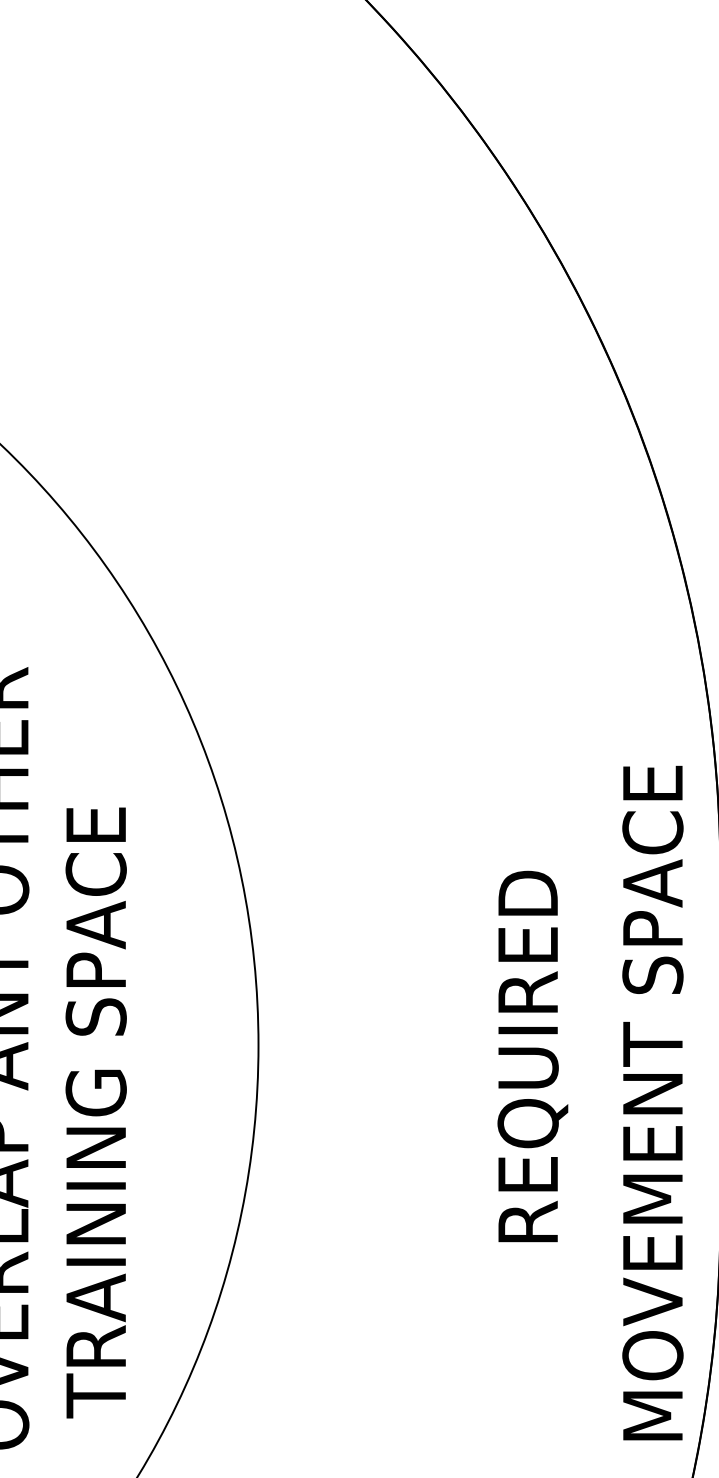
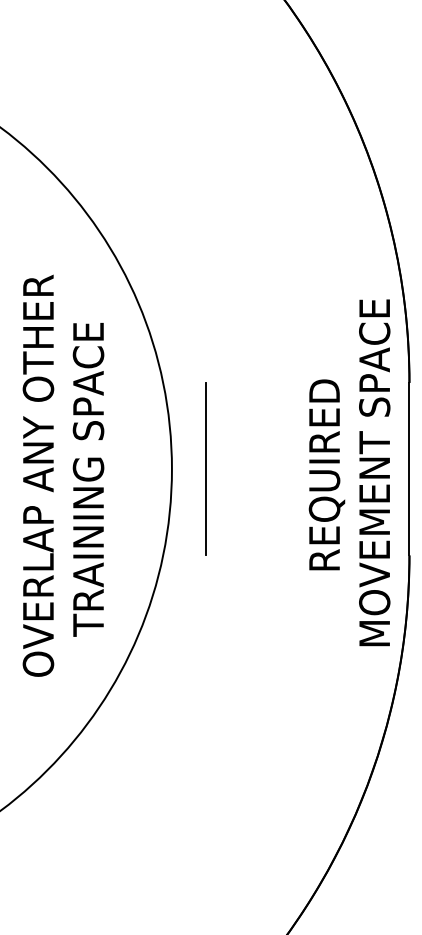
line: (325, 1044) -> (206, 468), added
text: (531, 1055) -> (326, 474), moved
text: (652, 1102) -> (374, 472), moved
text: (96, 1112) -> (88, 479), moved

